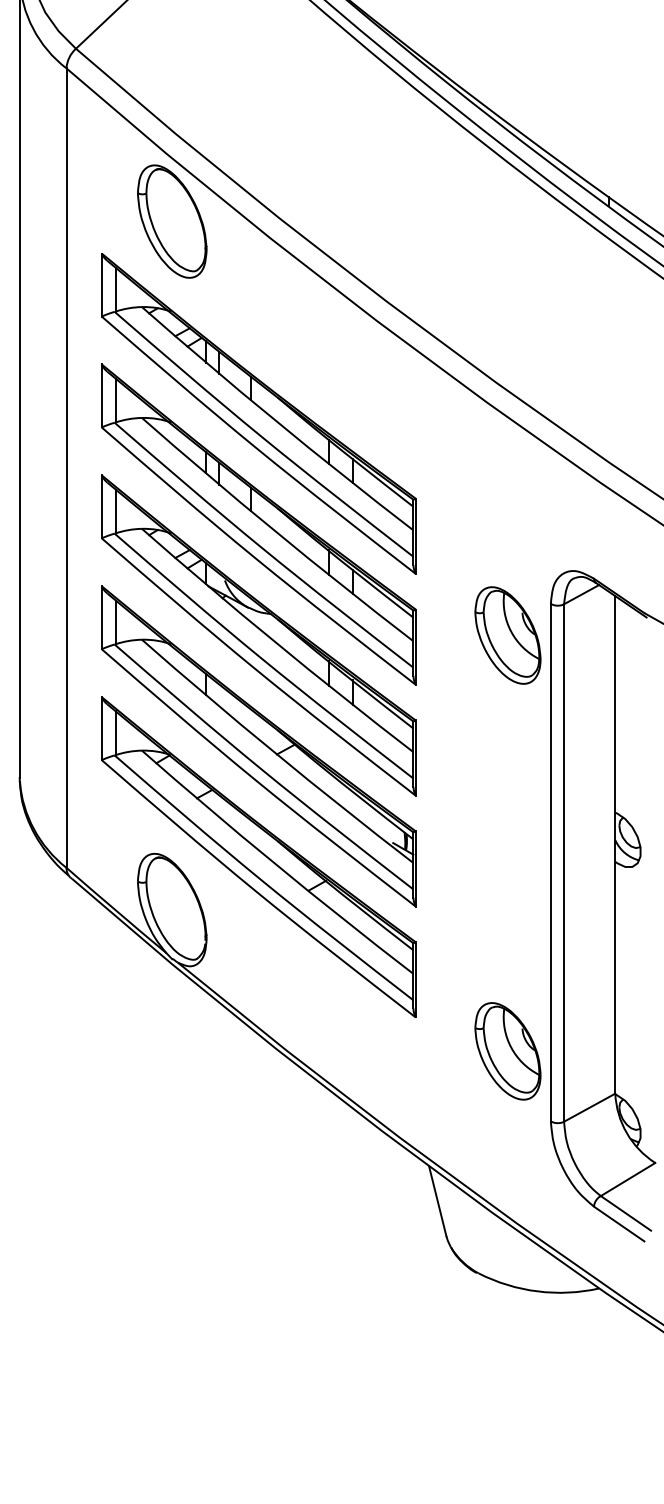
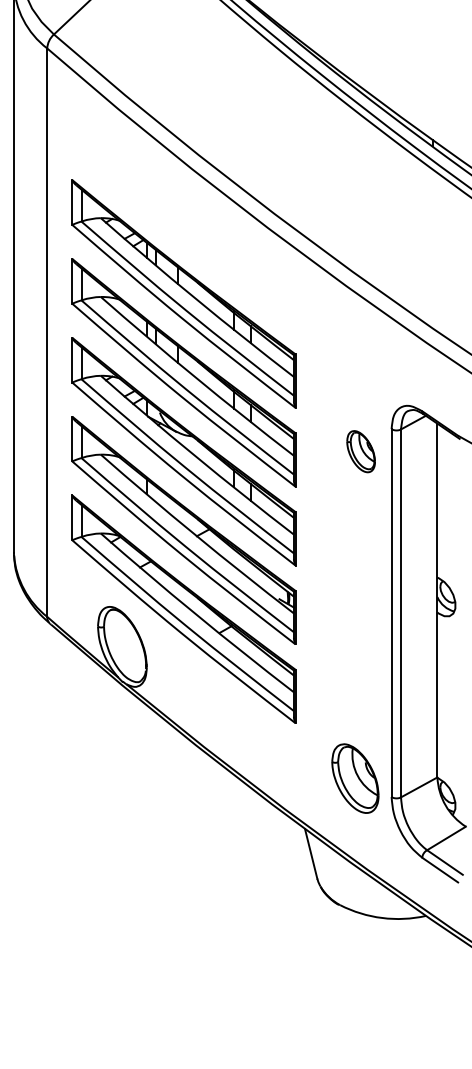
part: (172, 221) -> (122, 157), removed
part: (507, 635) -> (360, 451), size x0.6
part: (507, 1051) -> (355, 778), moved

